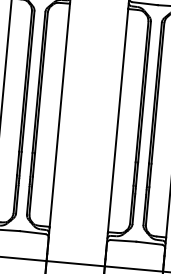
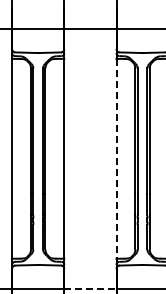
line: (118, 121) -> (116, 159), solid -> dashed
line: (75, 263) -> (90, 289), solid -> dashed

